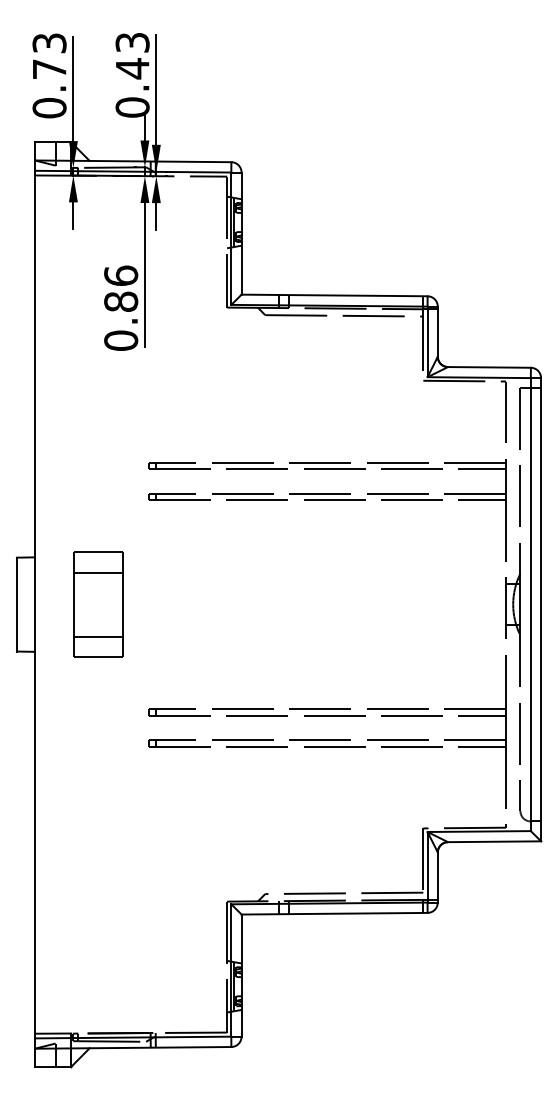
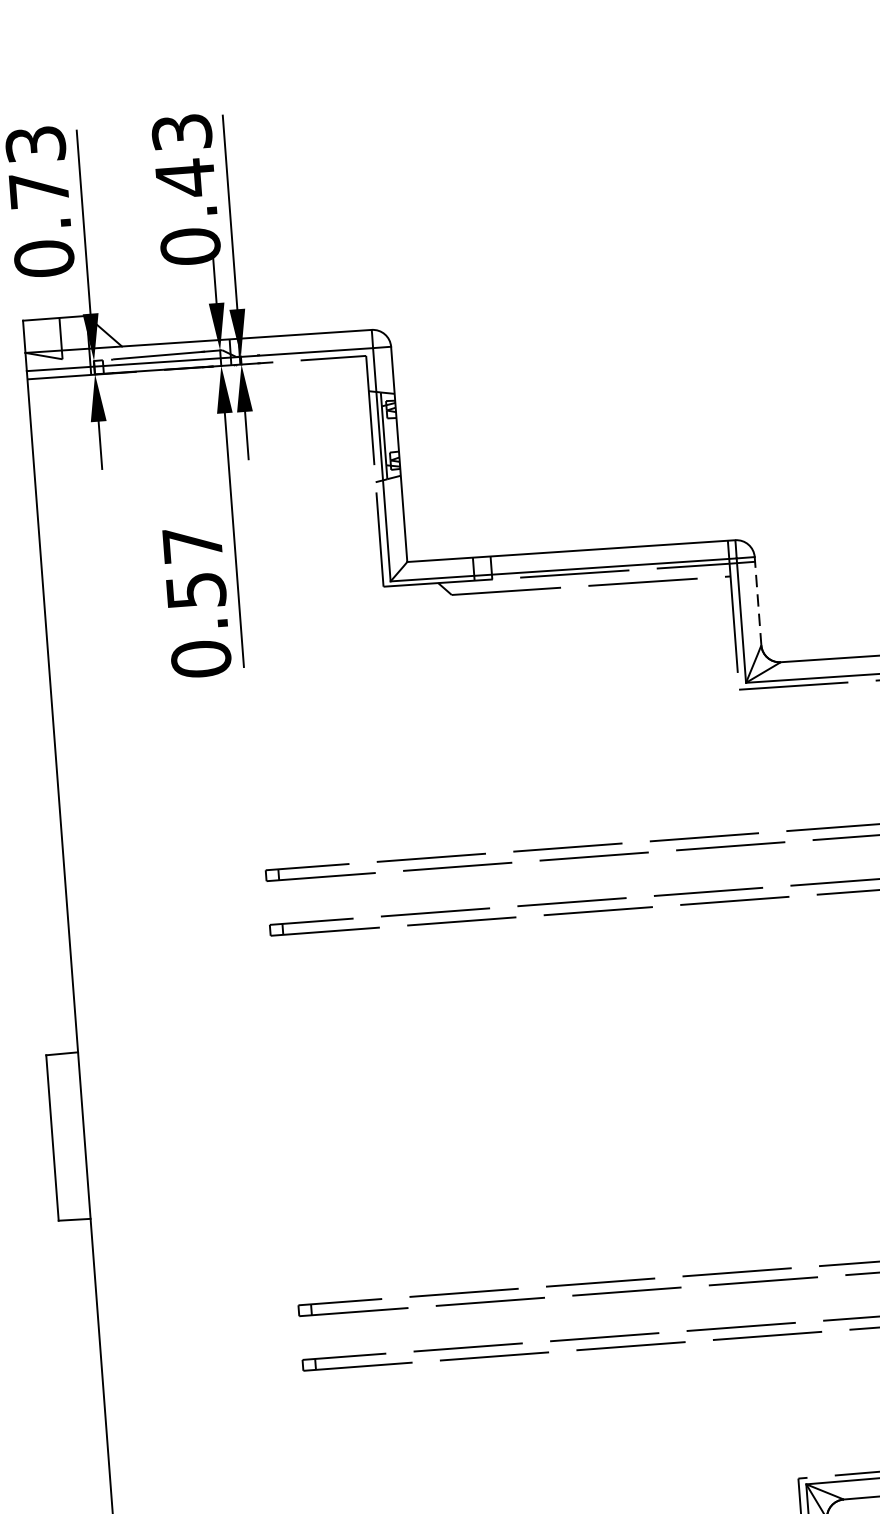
text: (121, 288) -> (194, 567), 0.86 -> 0.57
line: (437, 331) -> (757, 600), solid -> dashed
part: (98, 604) -> (196, 1127), removed

